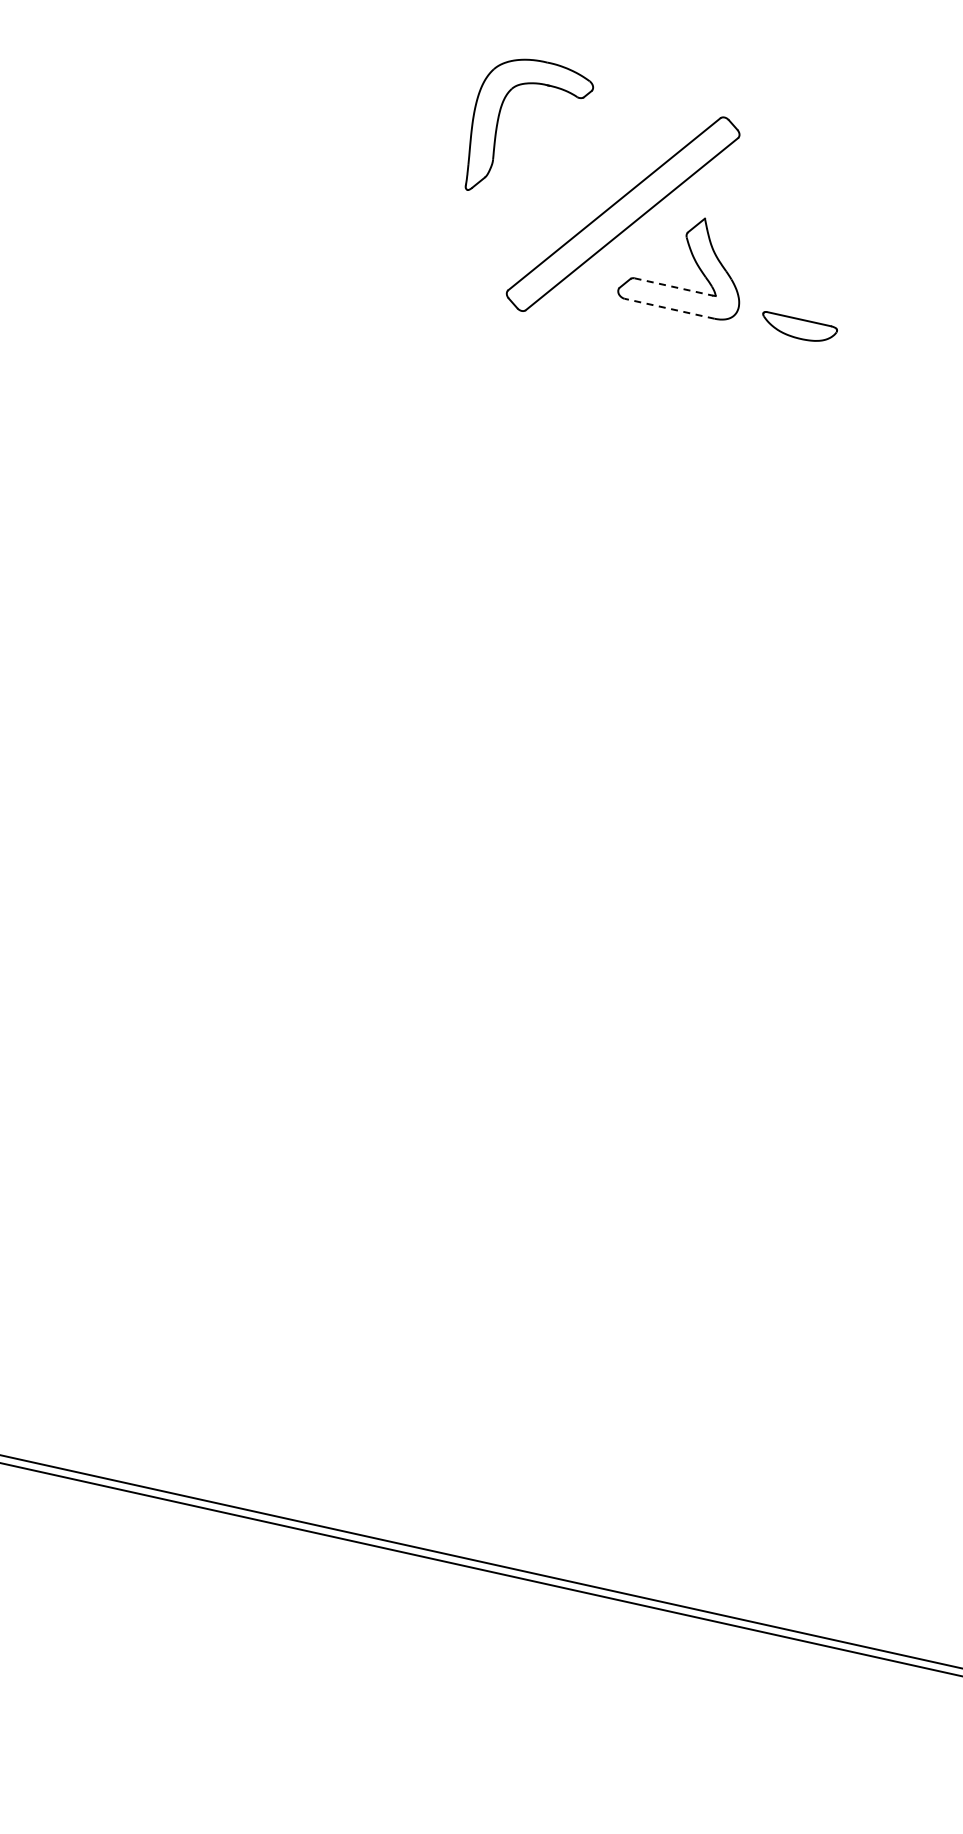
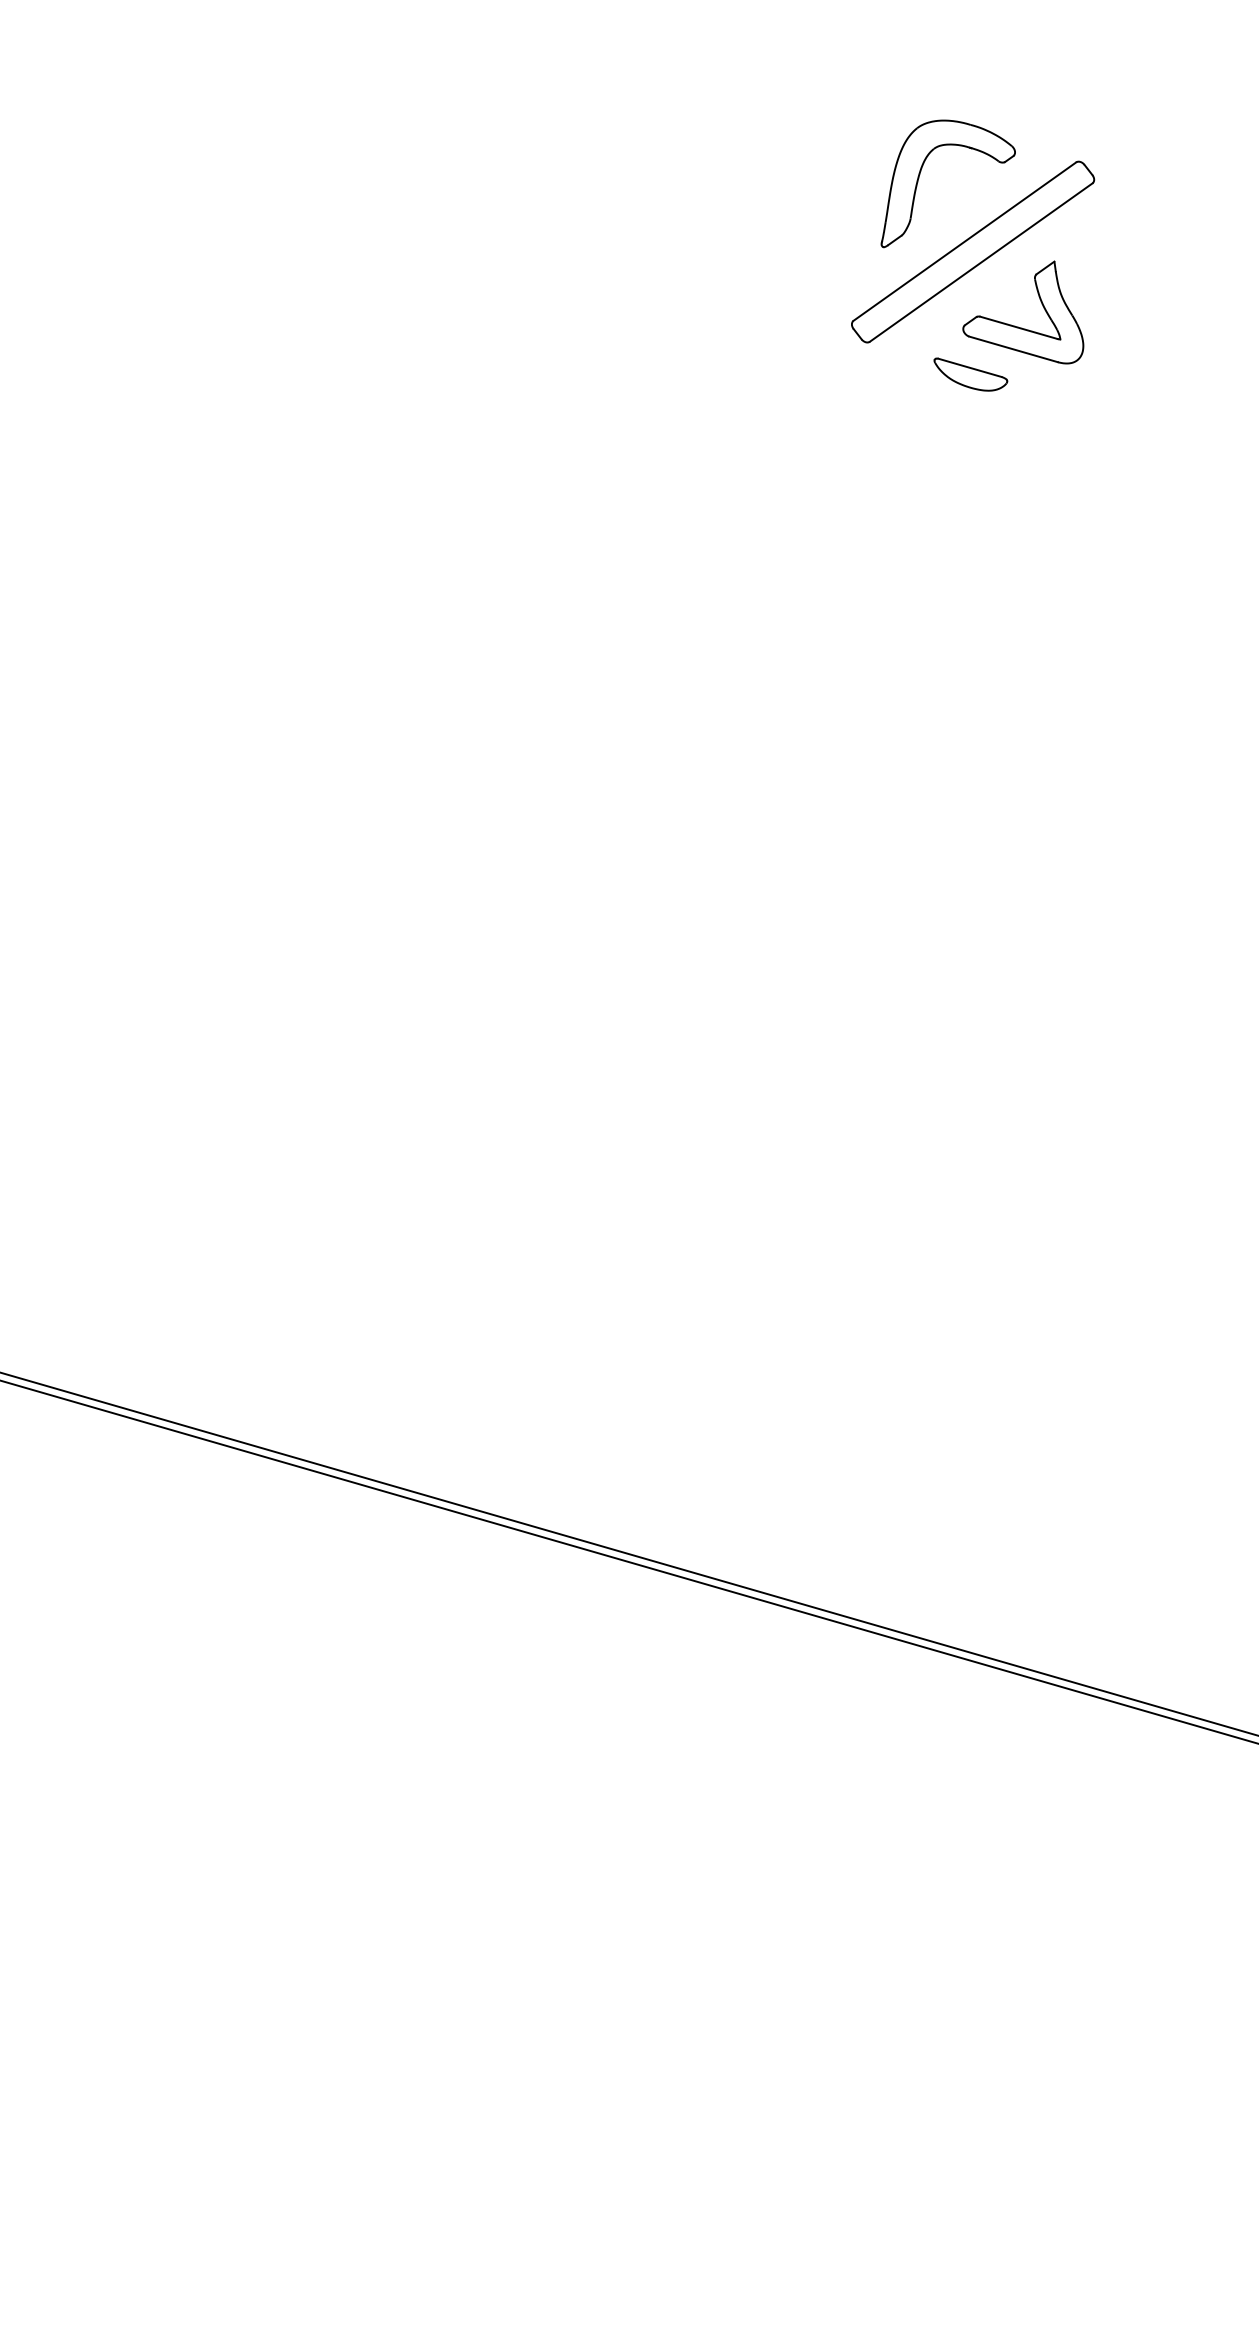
part: (499, 119) -> (919, 178), moved
line: (674, 287) -> (1019, 328), dashed -> solid
line: (669, 308) -> (1013, 349), dashed -> solid
part: (799, 325) -> (970, 374), moved

